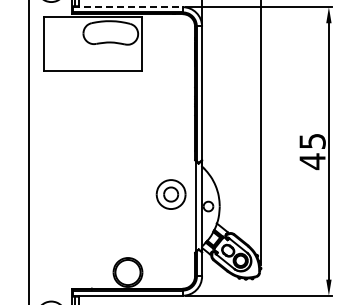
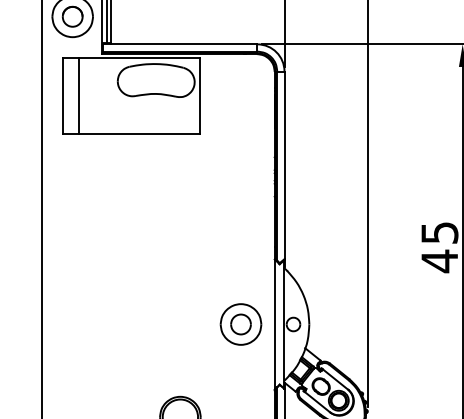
line: (127, 7) -> (179, 44), dashed -> solid
line: (55, 44) -> (78, 96), added
part: (170, 194) -> (240, 324), moved

